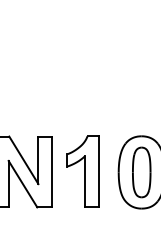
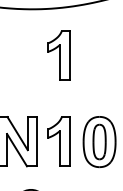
part: (82, 47) -> (58, 55), added

